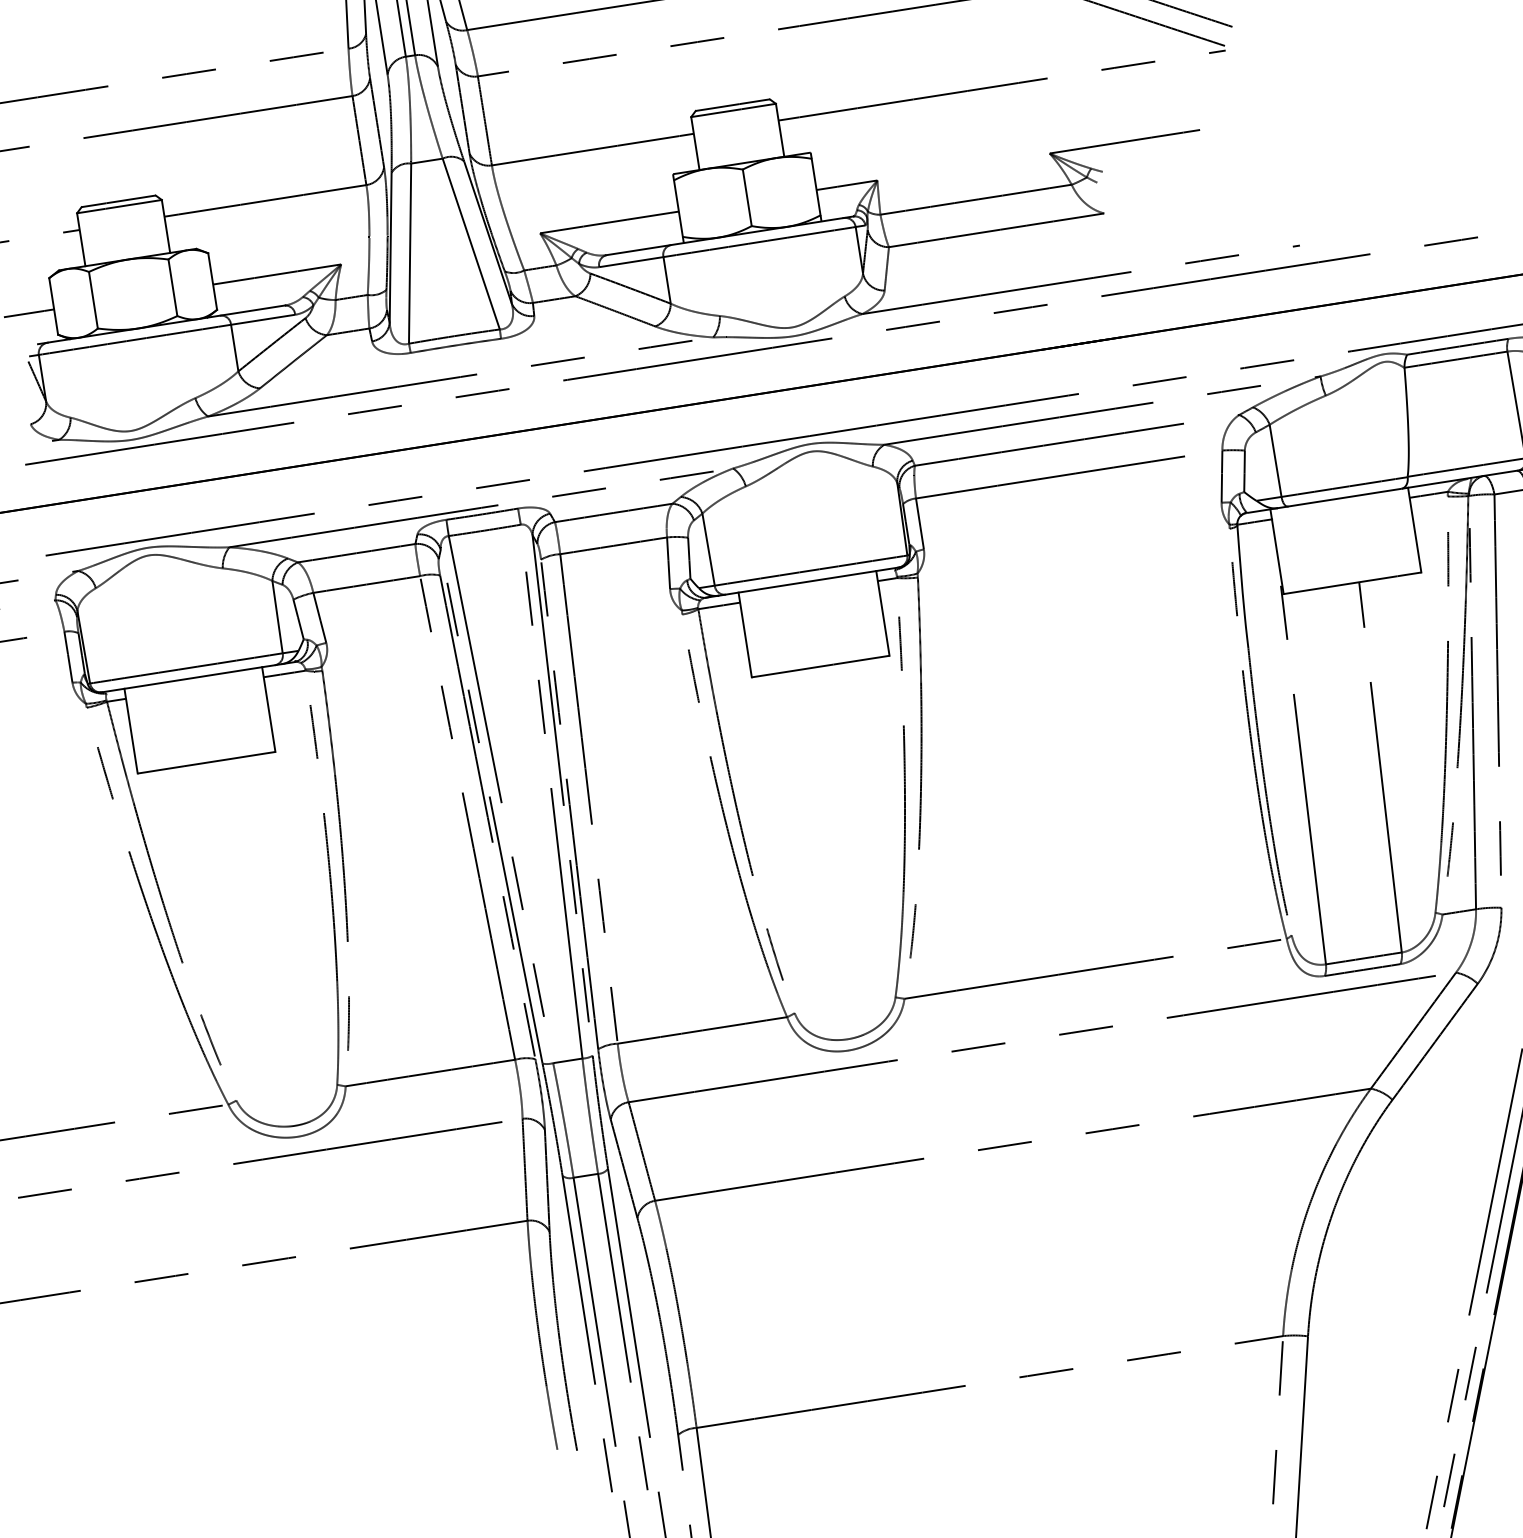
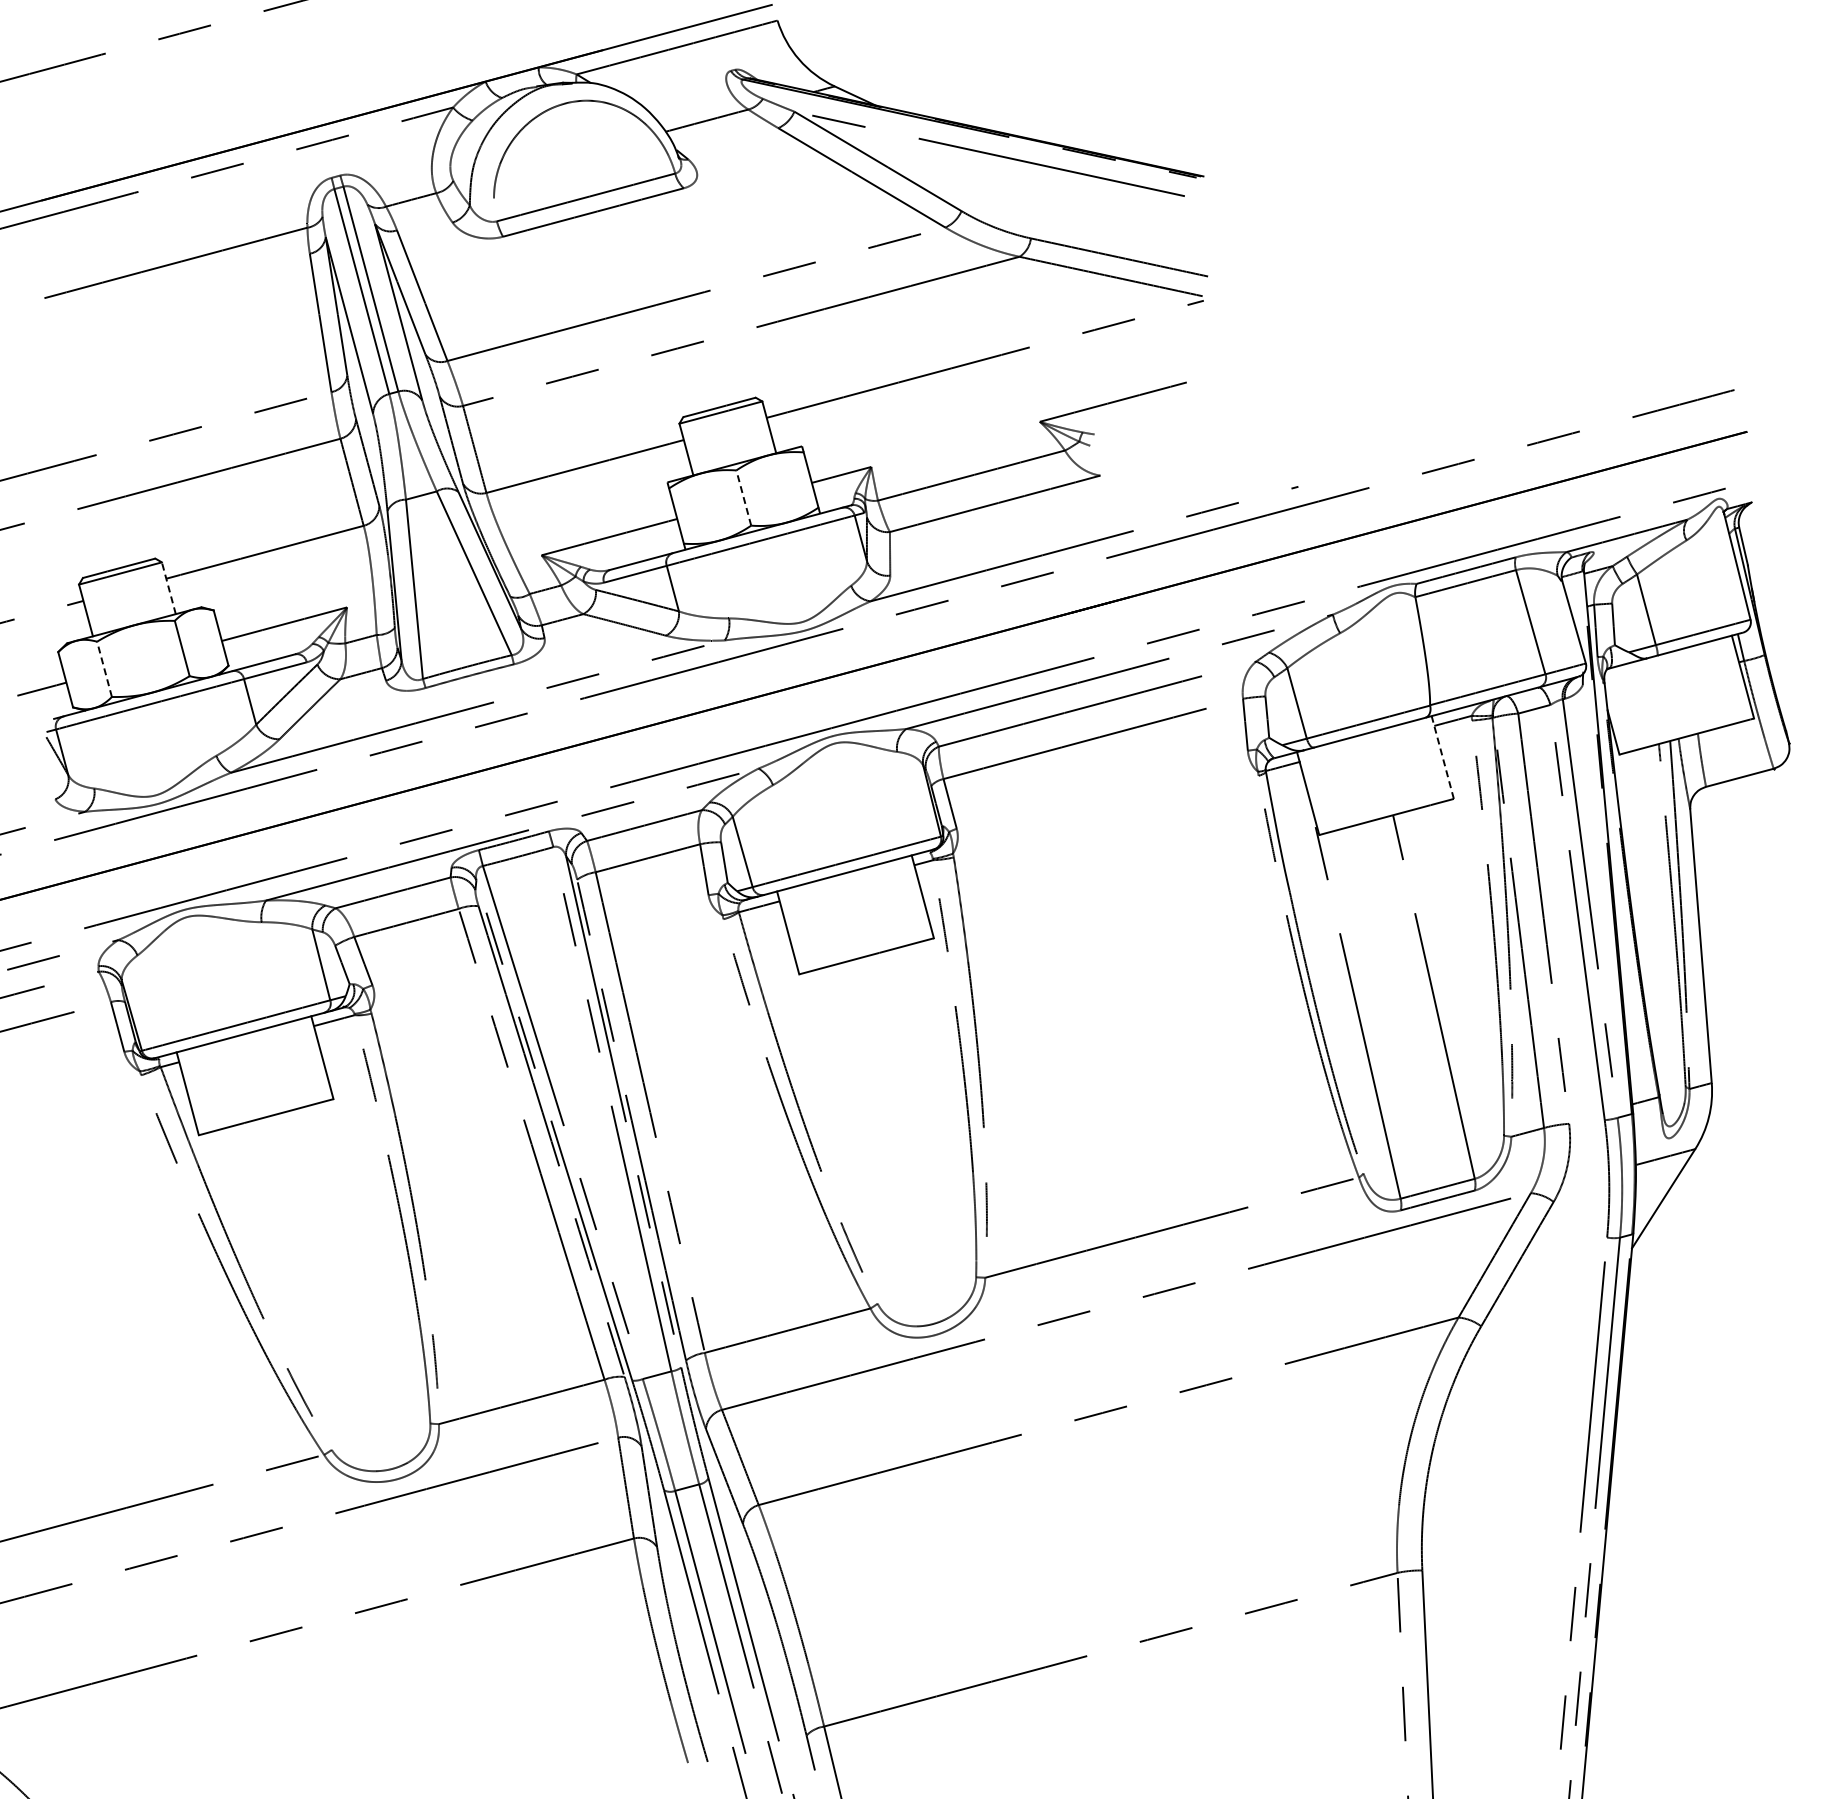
line: (746, 198) -> (743, 498), solid -> dashed
line: (165, 226) -> (168, 588), solid -> dashed
line: (93, 300) -> (104, 669), solid -> dashed
line: (1414, 530) -> (1442, 757), solid -> dashed

